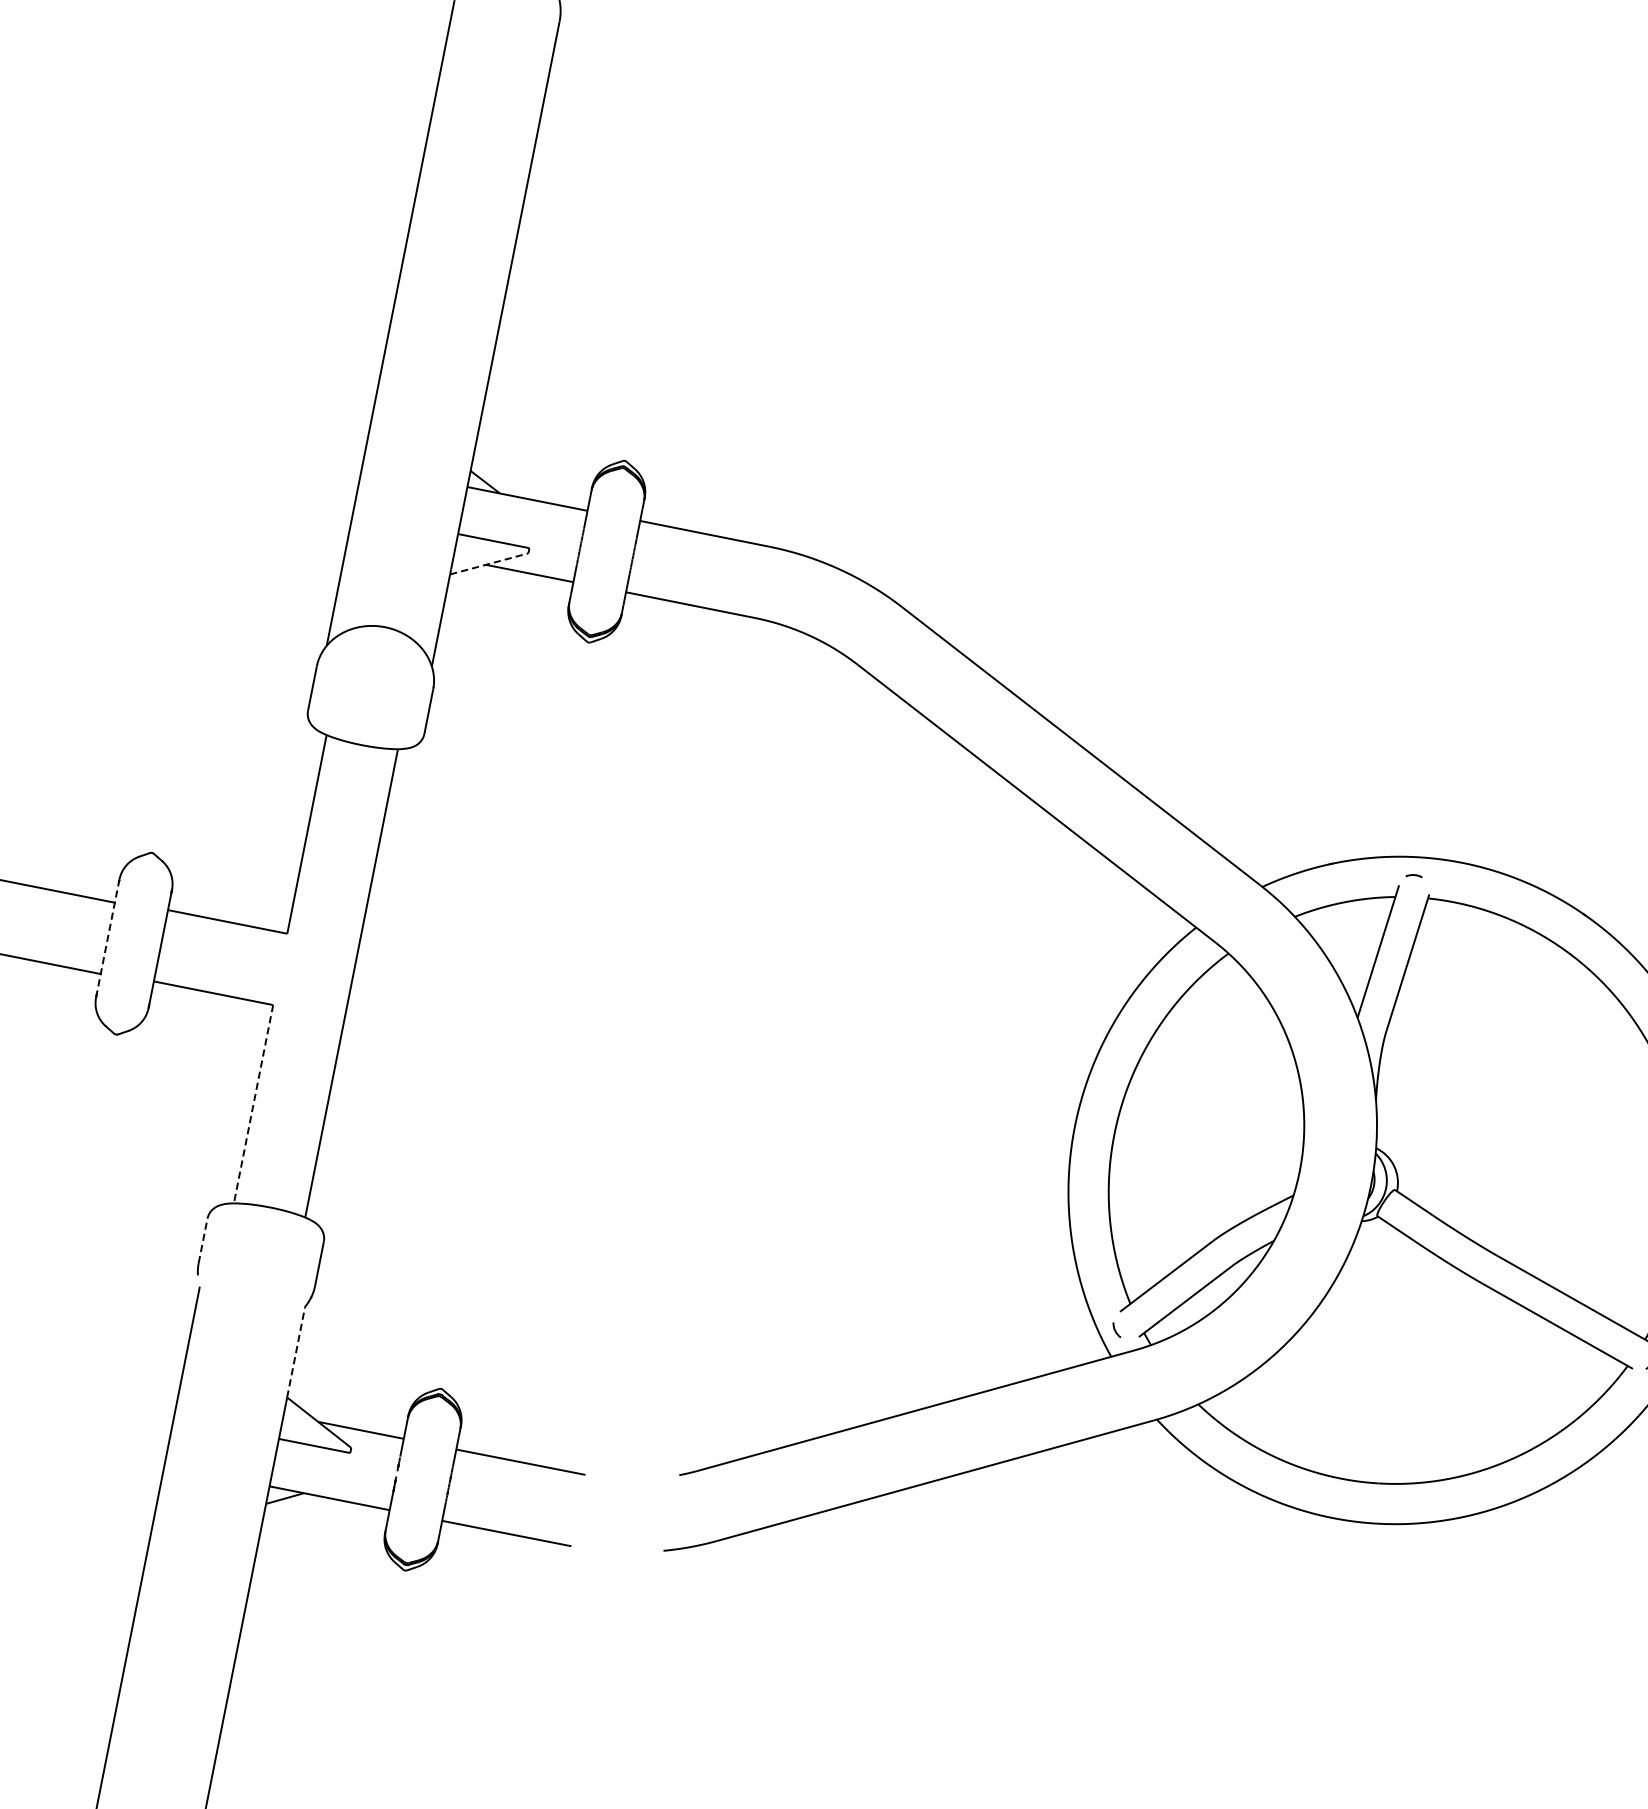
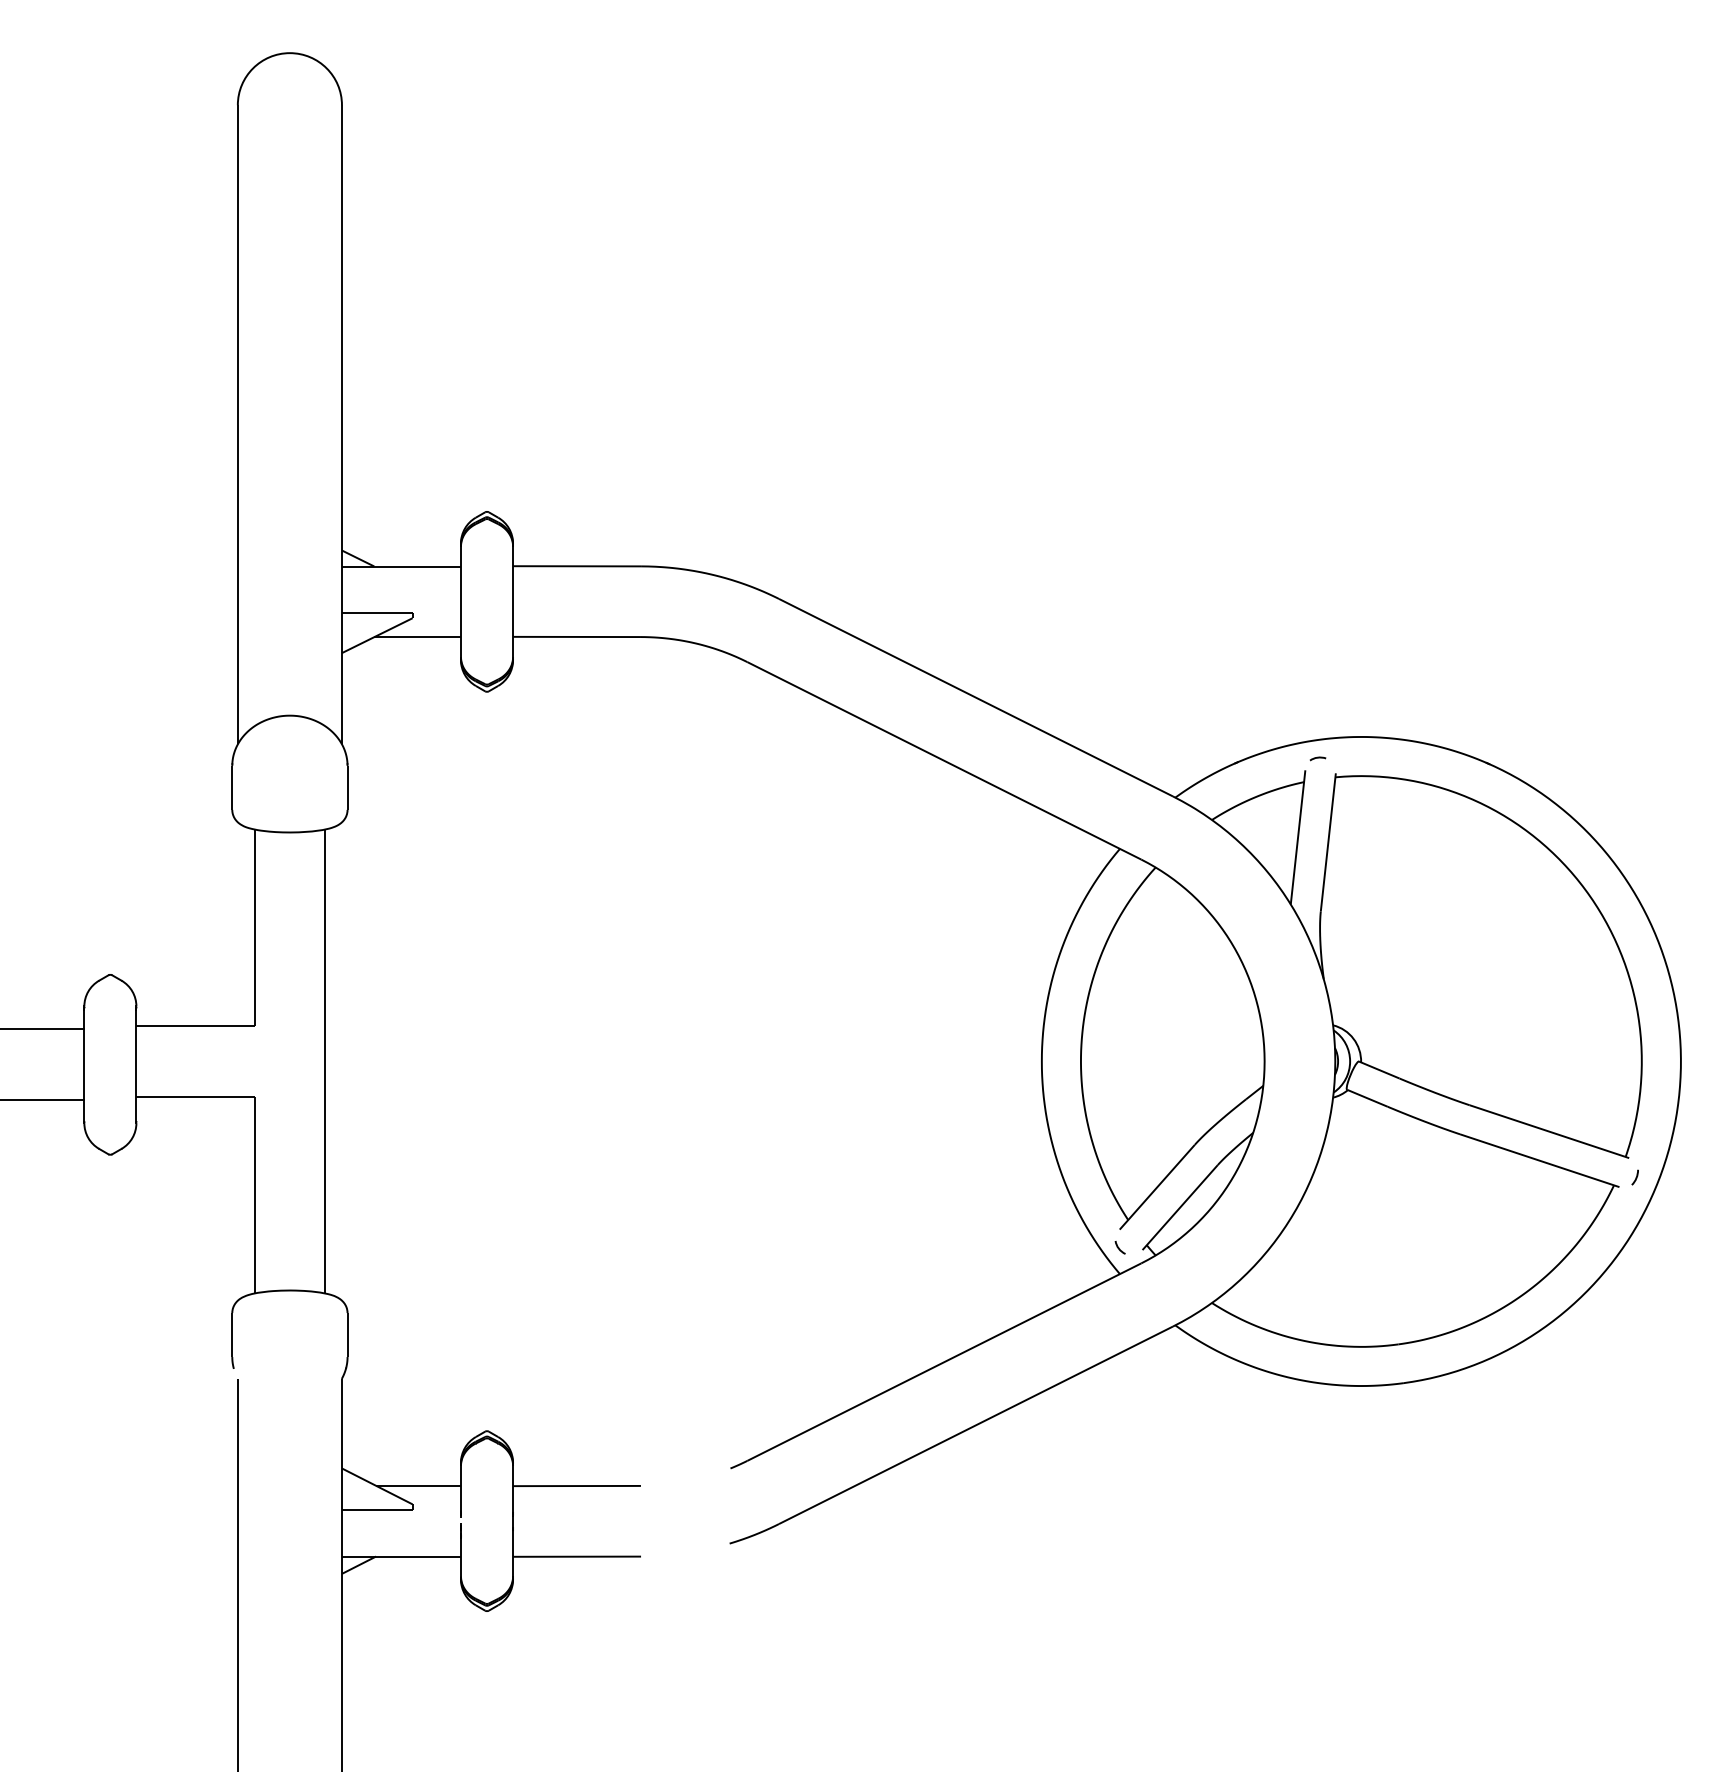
line: (489, 563) -> (377, 635), dashed -> solid
line: (107, 938) -> (84, 1064), dashed -> solid
line: (253, 1104) -> (254, 1195), dashed -> solid
line: (203, 1241) -> (232, 1335), dashed -> solid
line: (295, 1352) -> (341, 1423), dashed -> solid

